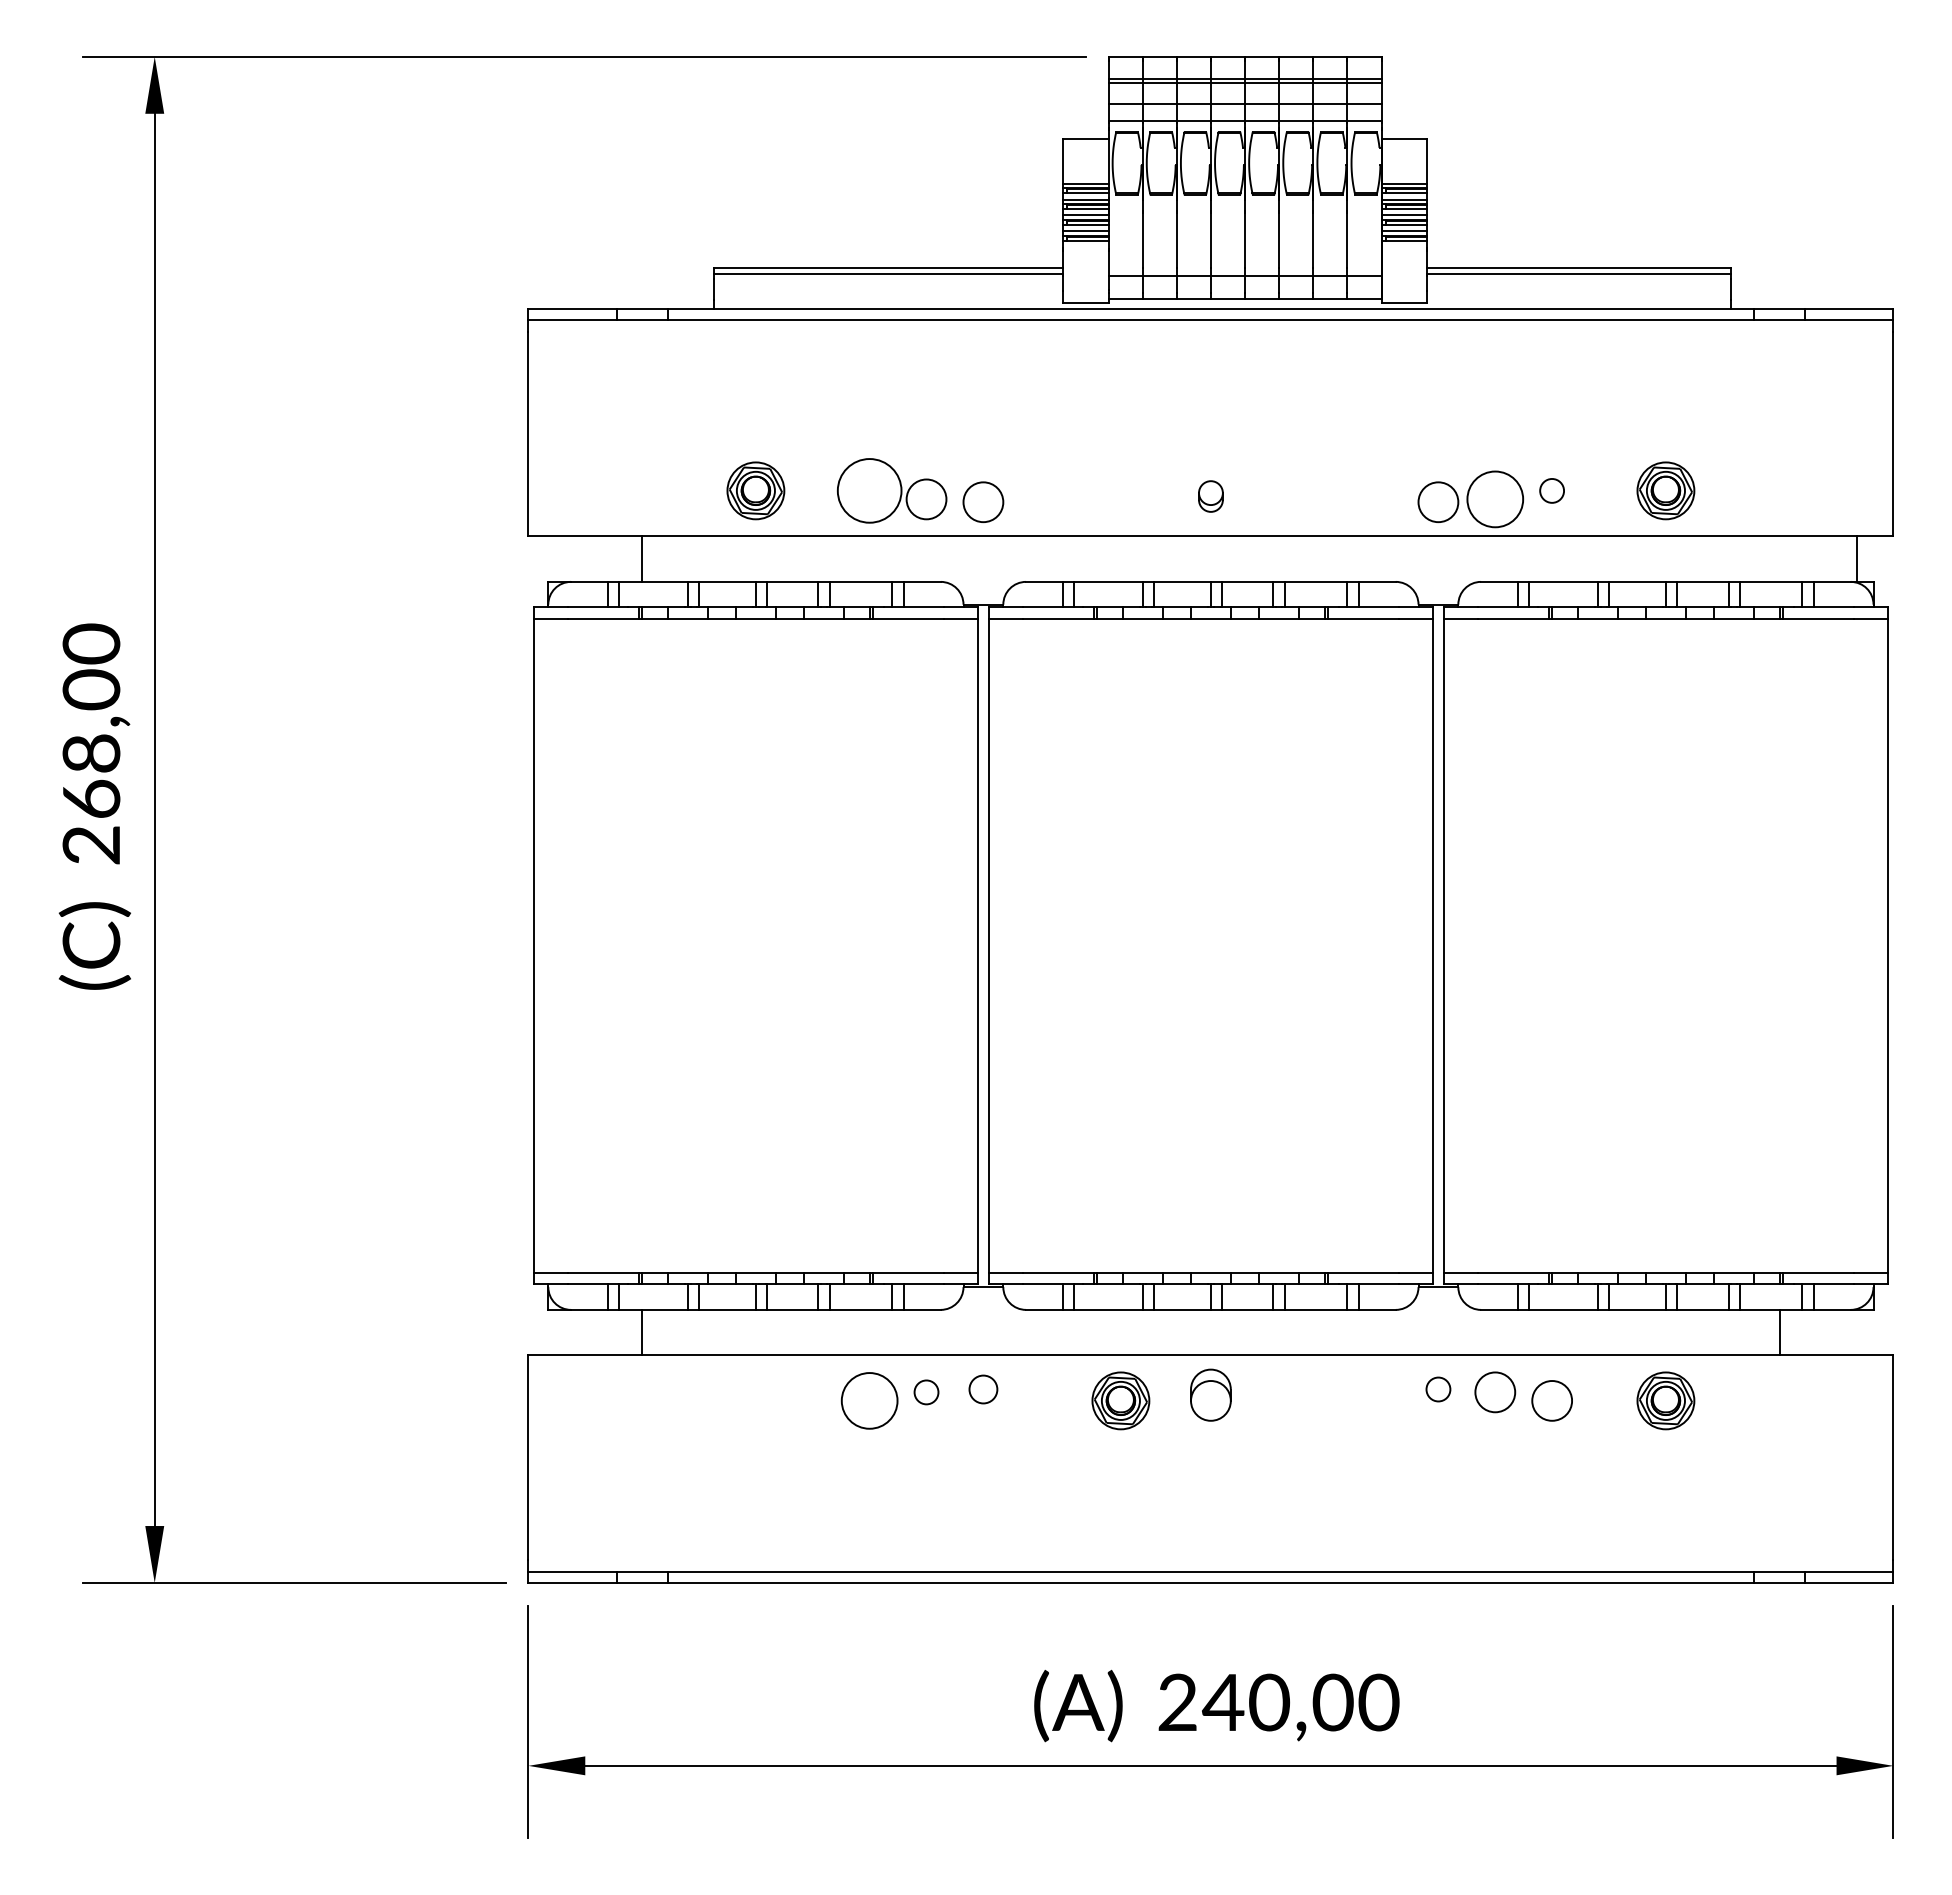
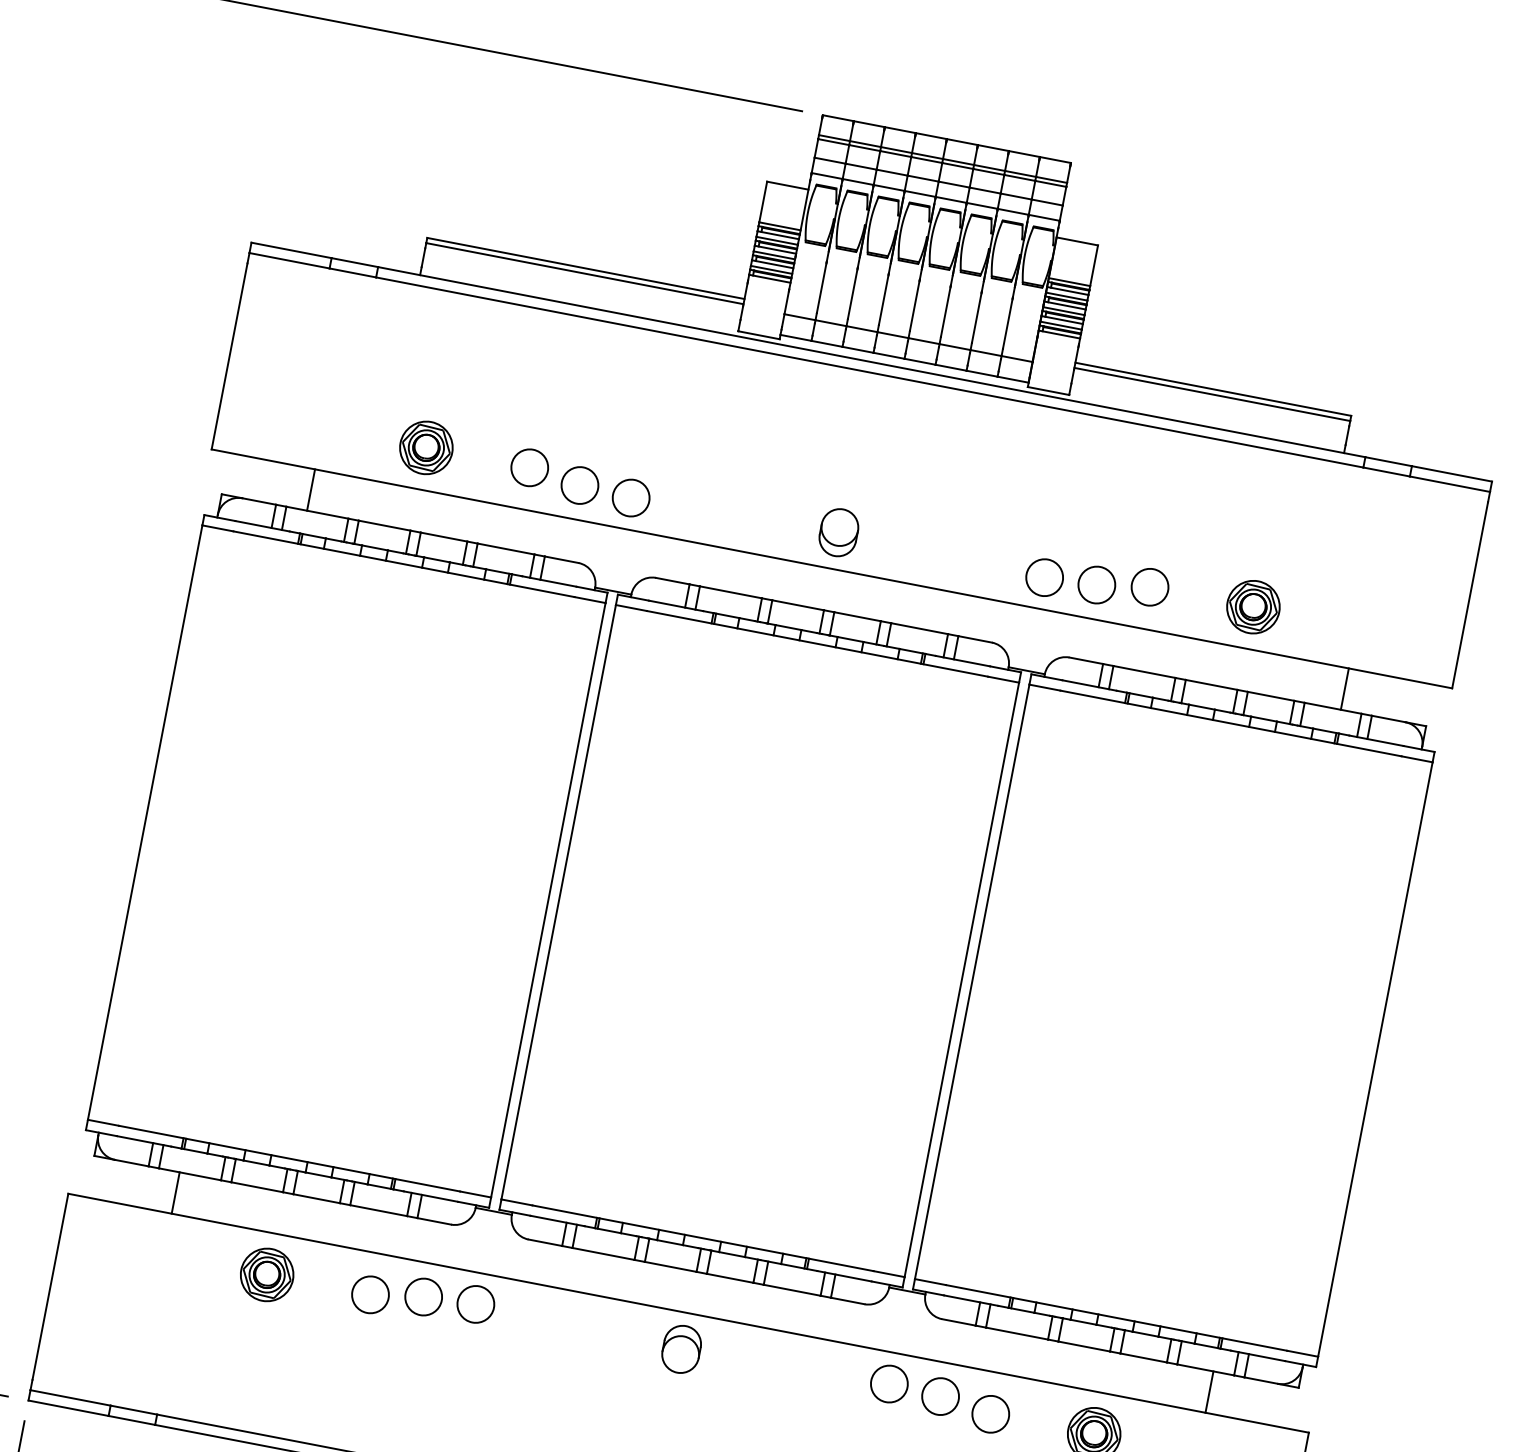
circle: (869, 490) -> (529, 467), size x0.62
circle: (1551, 490) -> (1149, 586), size x1.67
part: (1210, 496) -> (838, 532), size x1.67
circle: (1495, 499) -> (1097, 585), size x0.71
line: (1856, 558) -> (1344, 688), moved
circle: (983, 1389) -> (475, 1304), size x1.43
circle: (1438, 1389) -> (889, 1384), size x1.67
circle: (926, 1392) -> (423, 1297), size x1.67
circle: (869, 1400) -> (370, 1294), size x0.71
part: (1120, 1400) -> (266, 1274), moved

